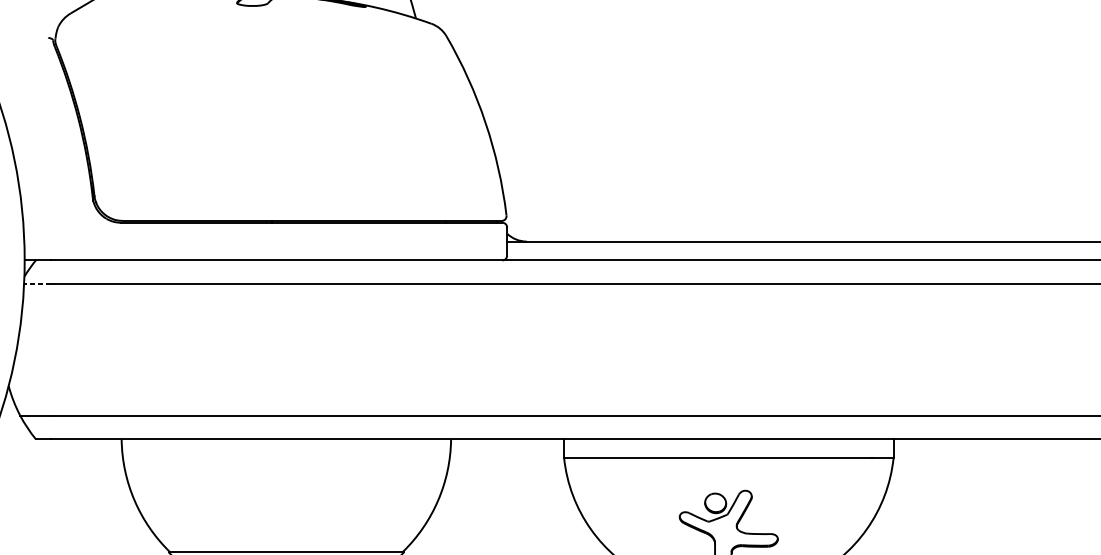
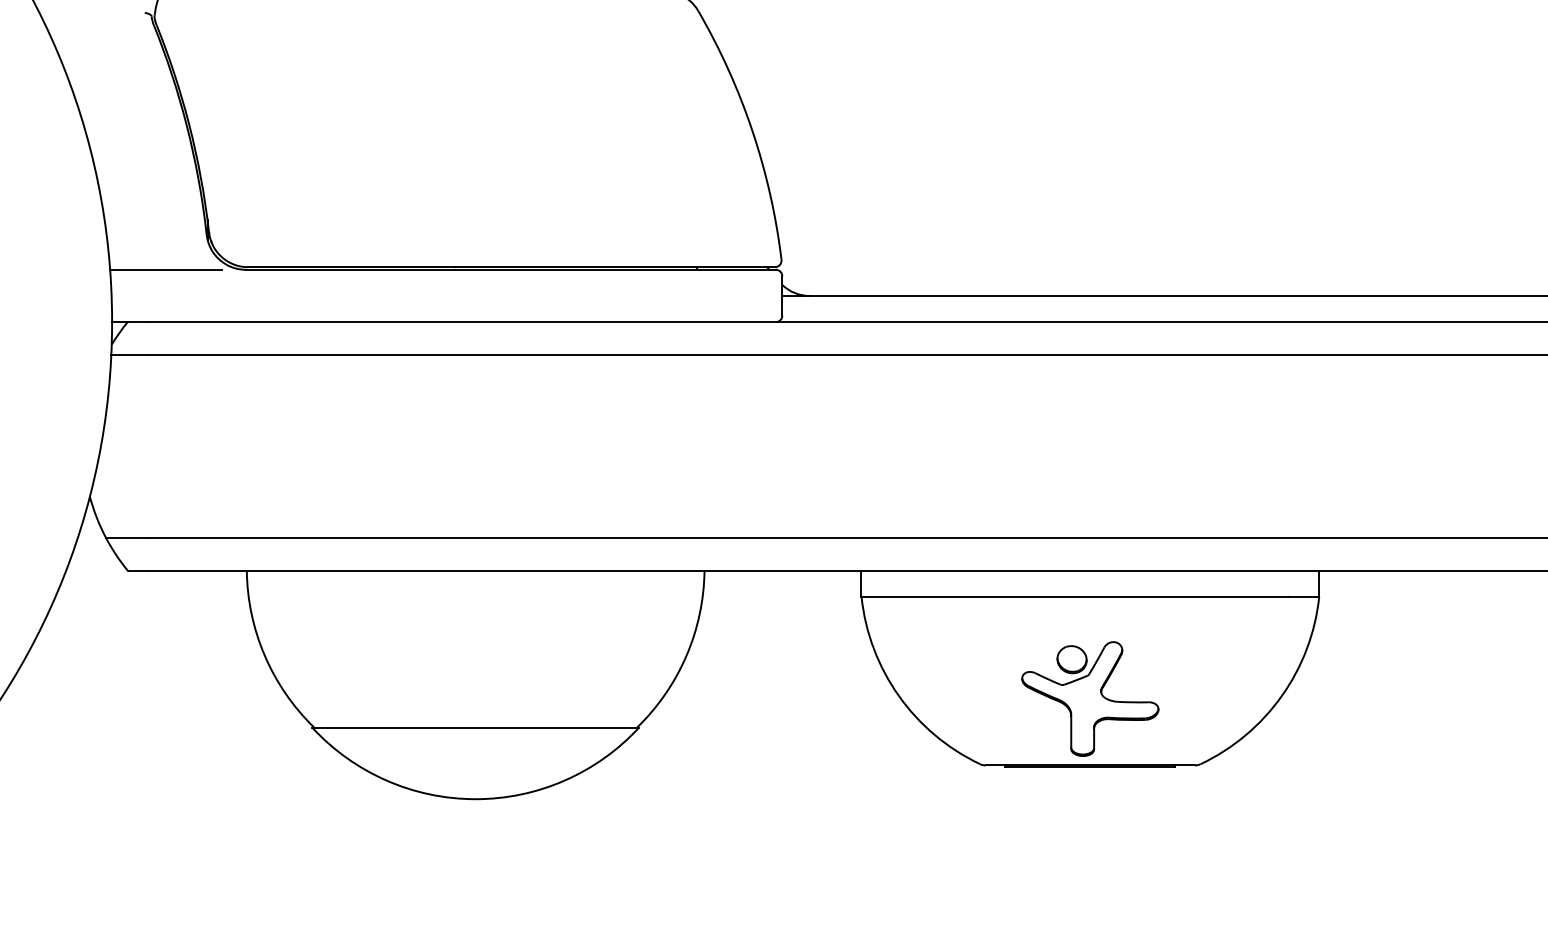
line: (63, 222) -> (166, 269), added
line: (37, 283) -> (130, 354), dashed -> solid

